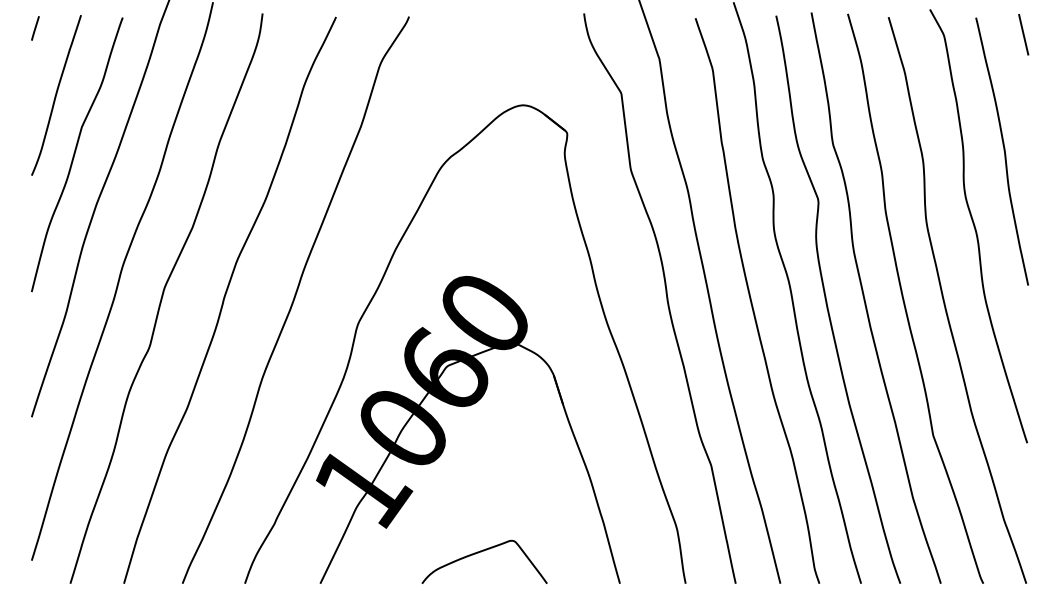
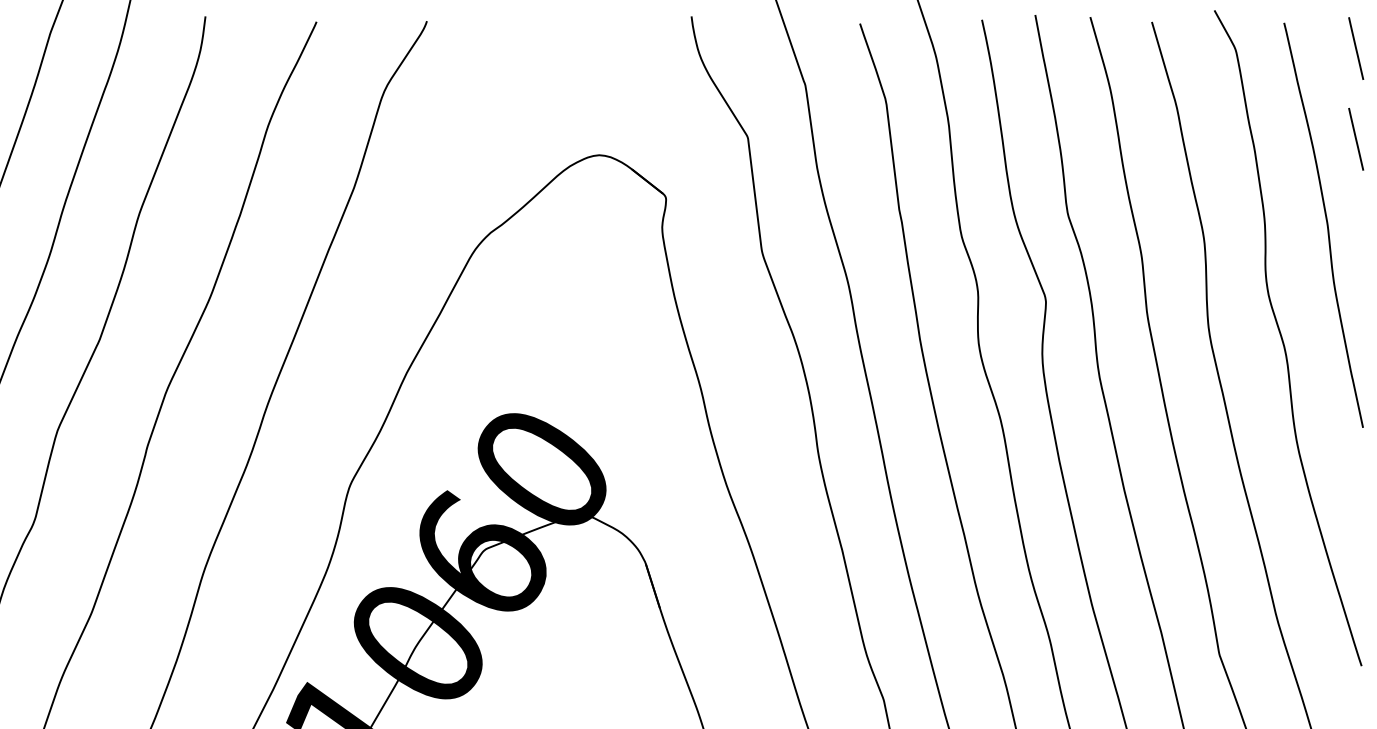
line: (1023, 94) -> (1355, 138), added

